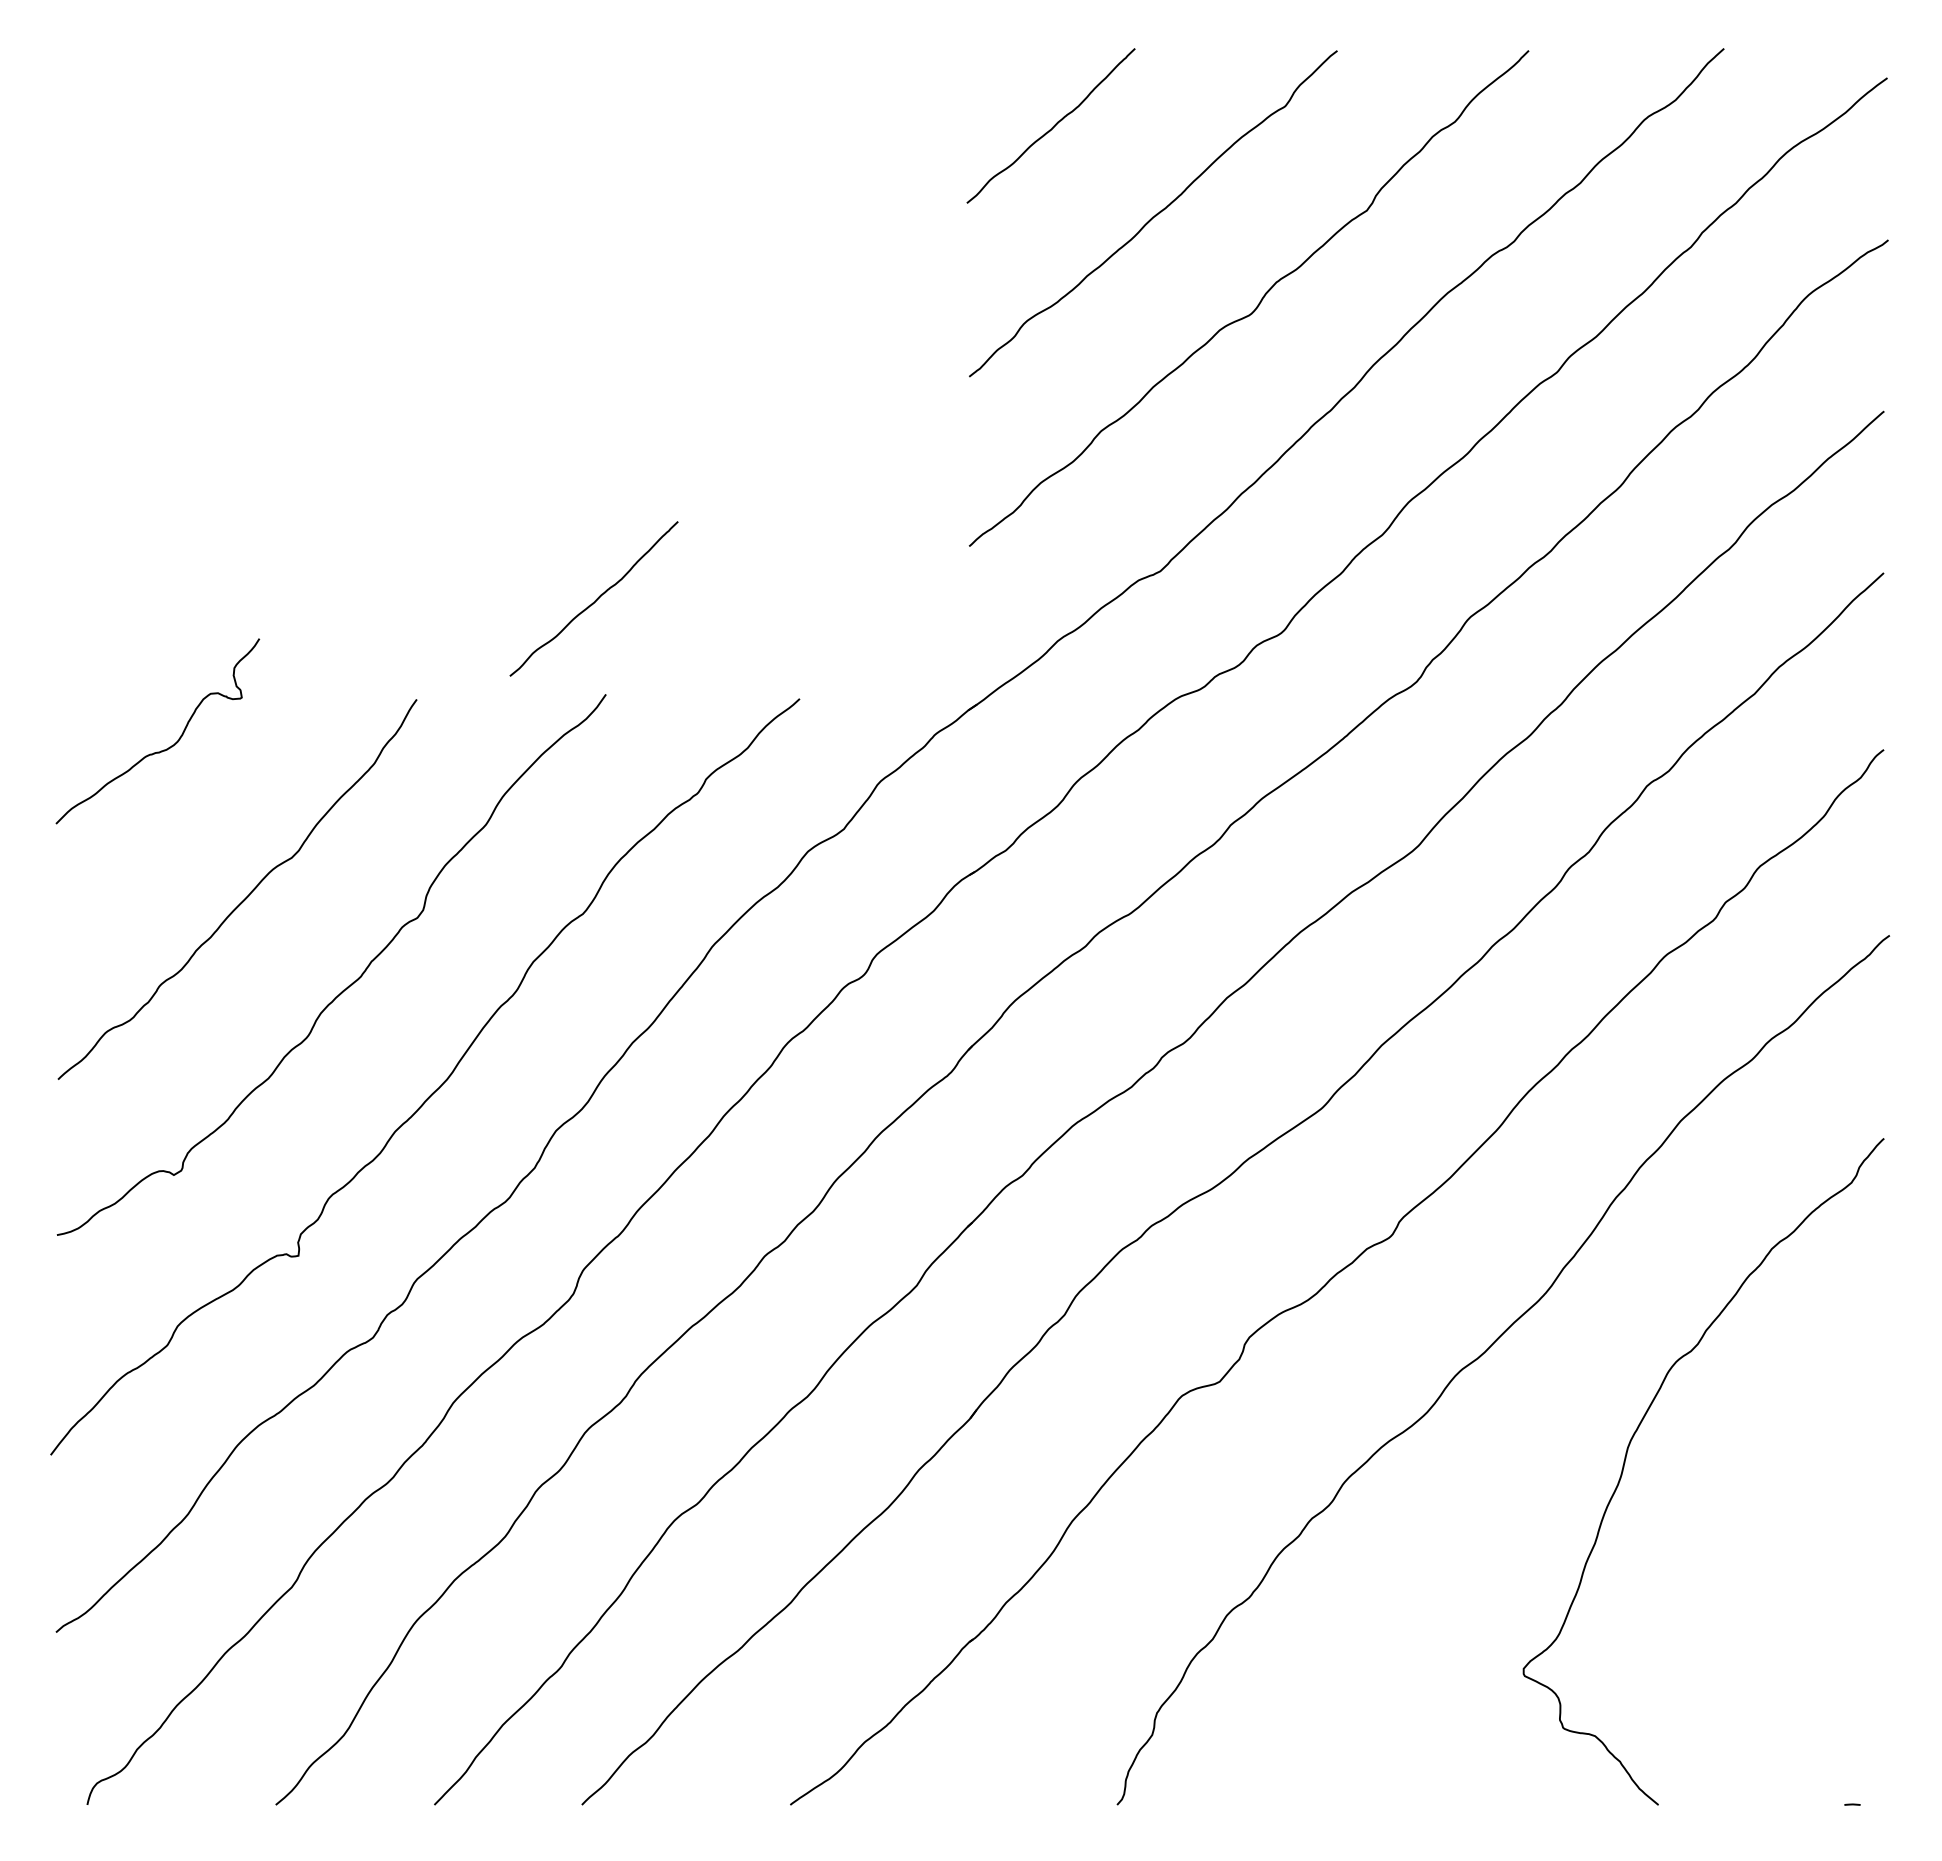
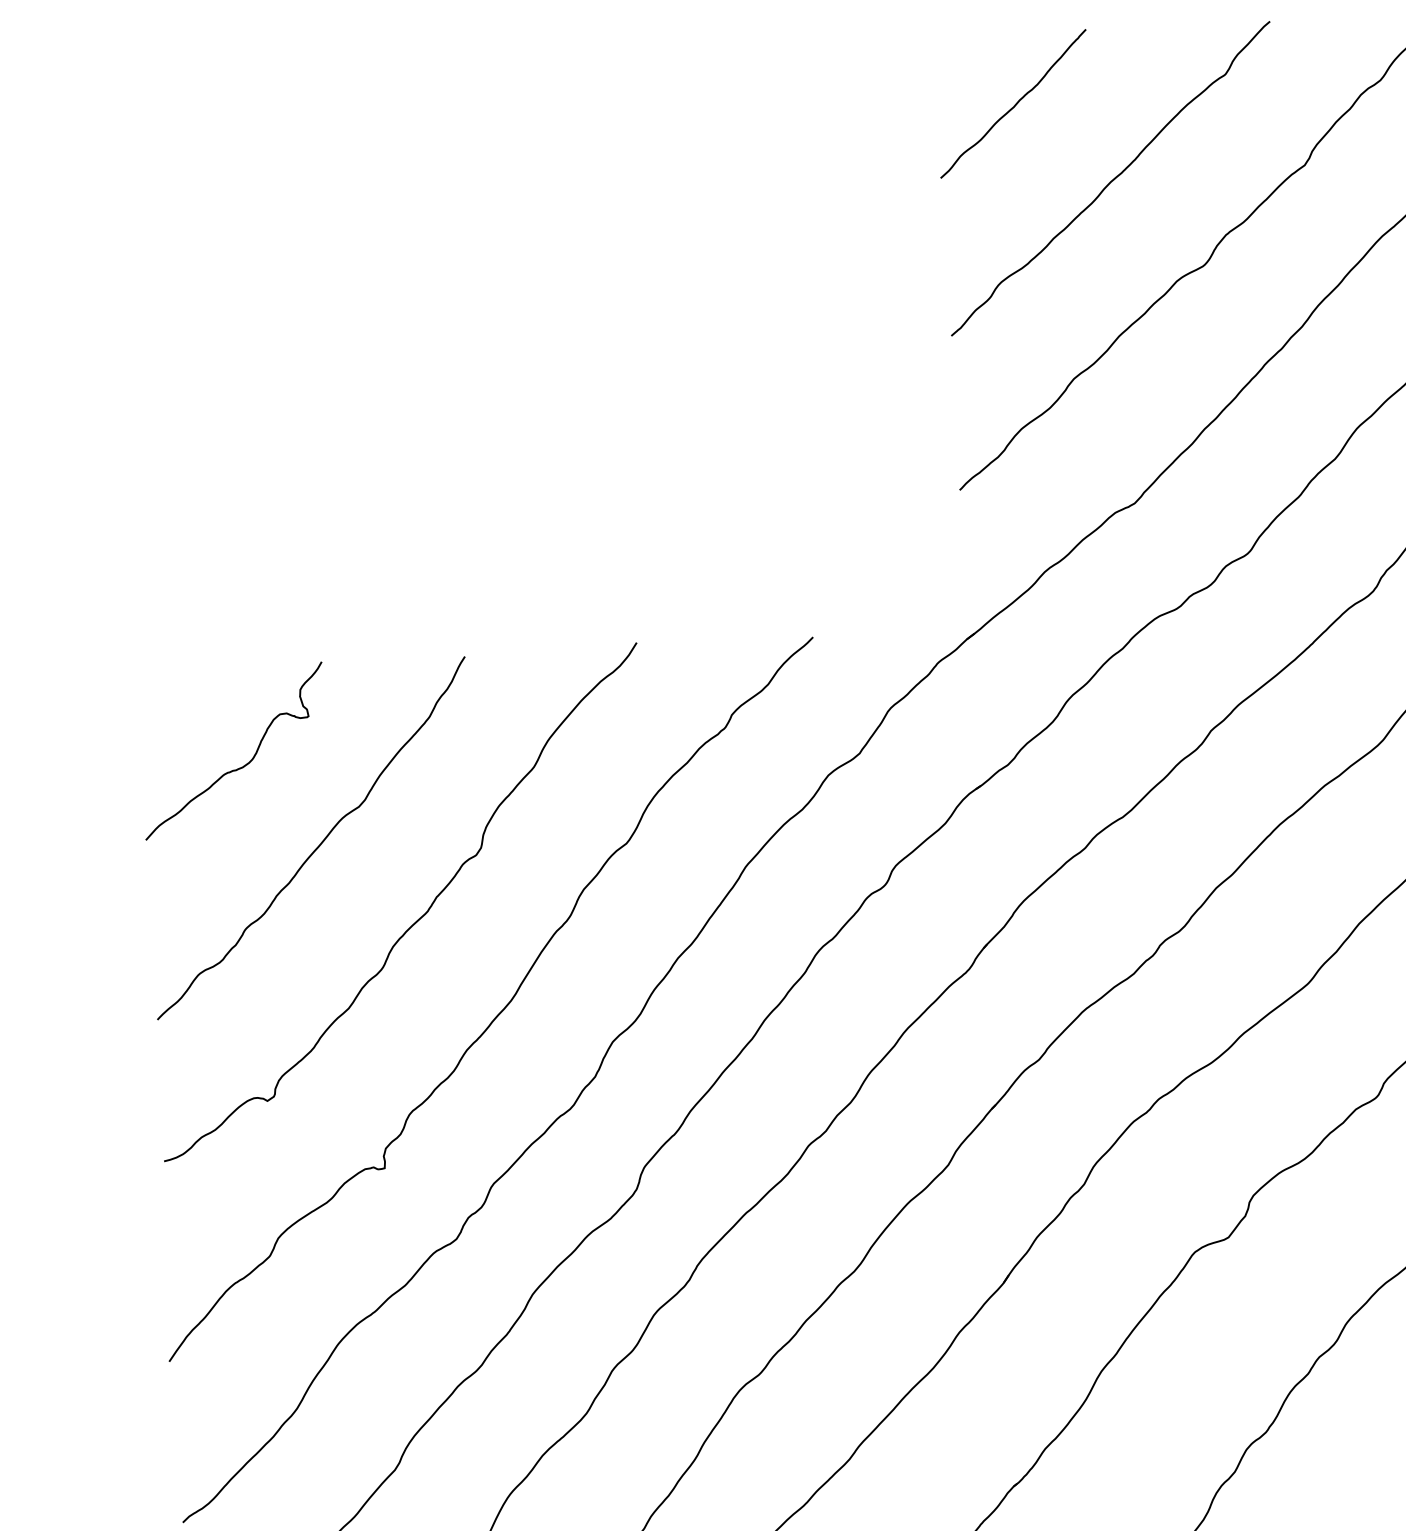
curve: (595, 599) -> (622, 556), removed
curve: (163, 749) -> (239, 767), moved

